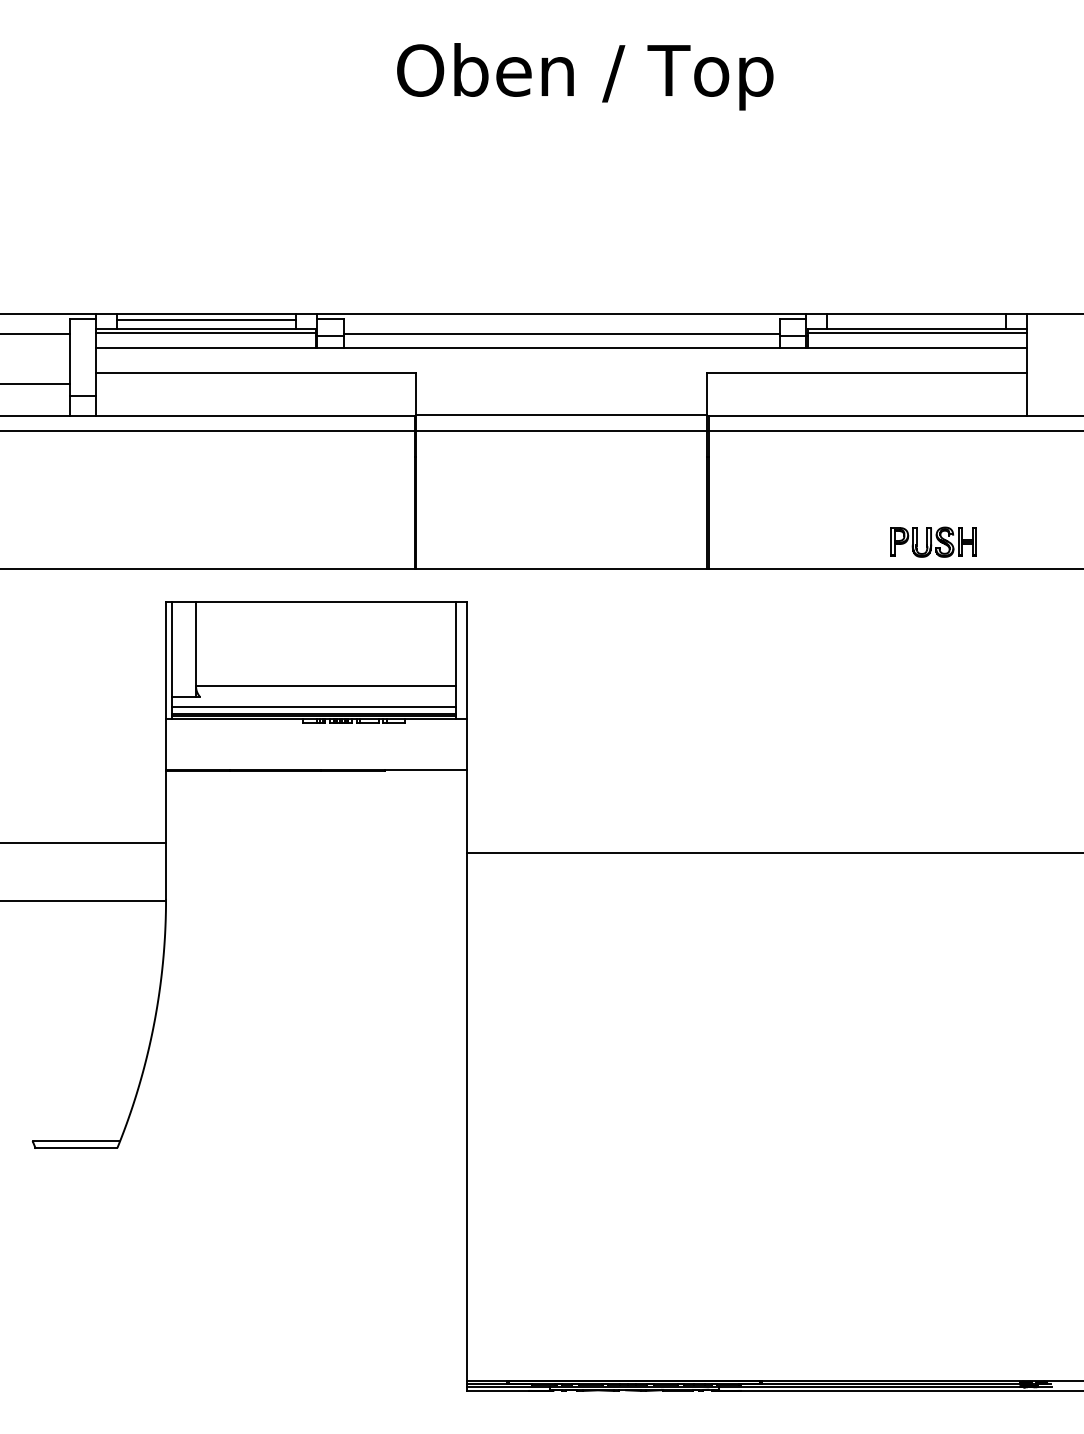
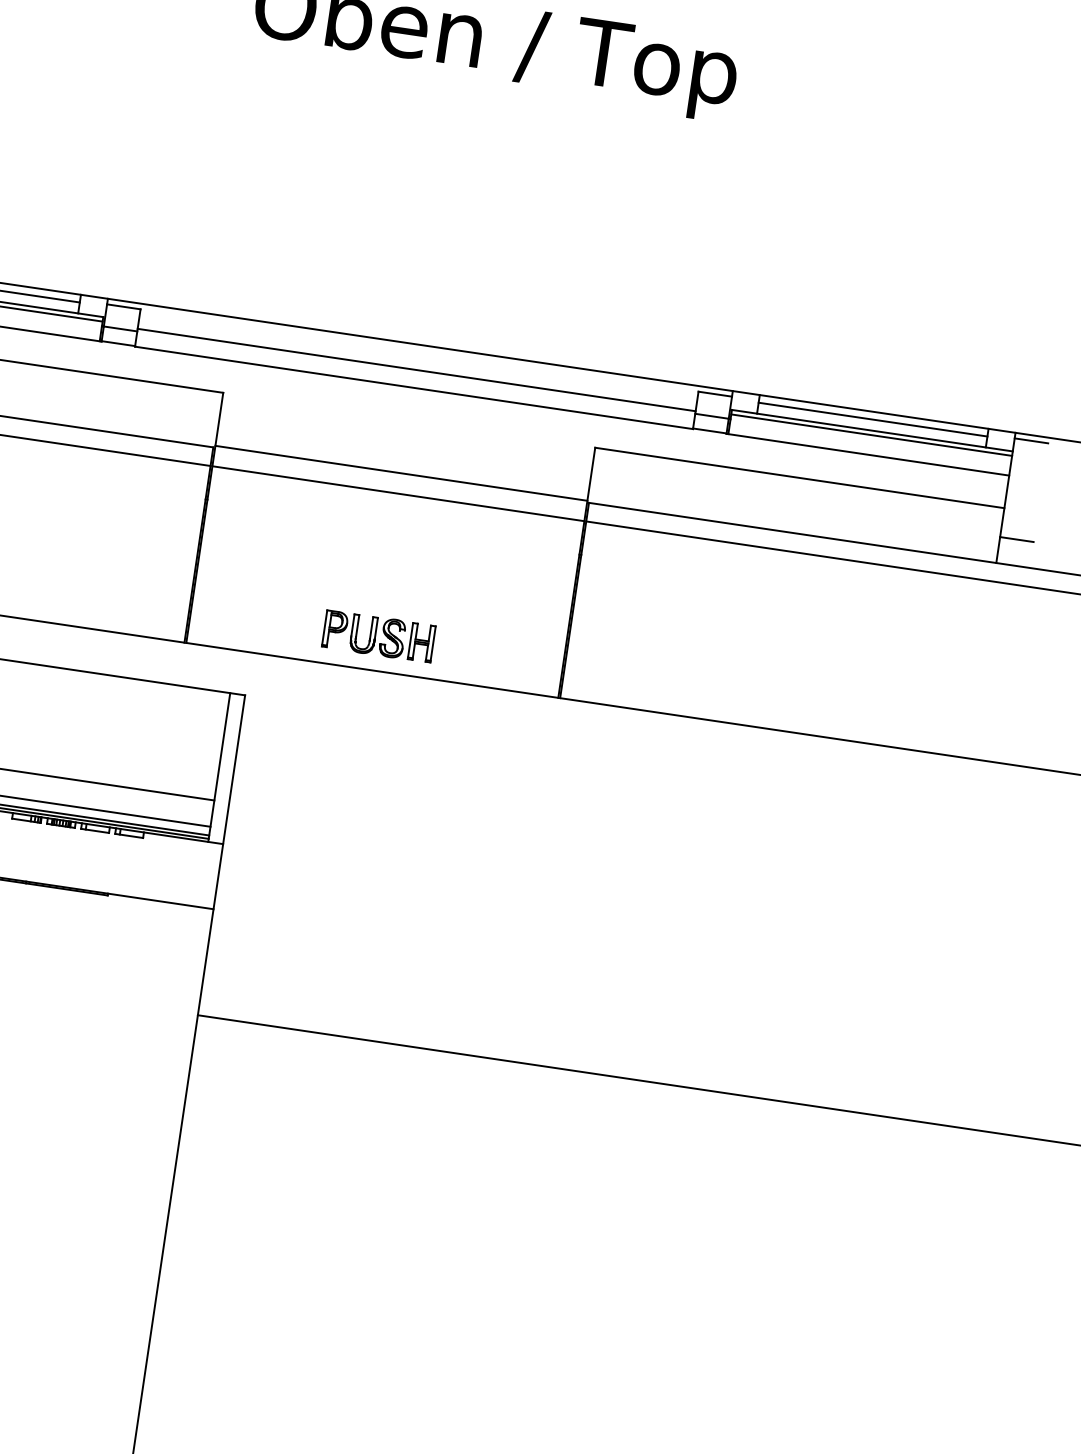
line: (1040, 318) -> (1031, 440), added
line: (916, 320) -> (872, 419), added
line: (1040, 396) -> (1017, 540), added
part: (933, 541) -> (378, 635), moved

